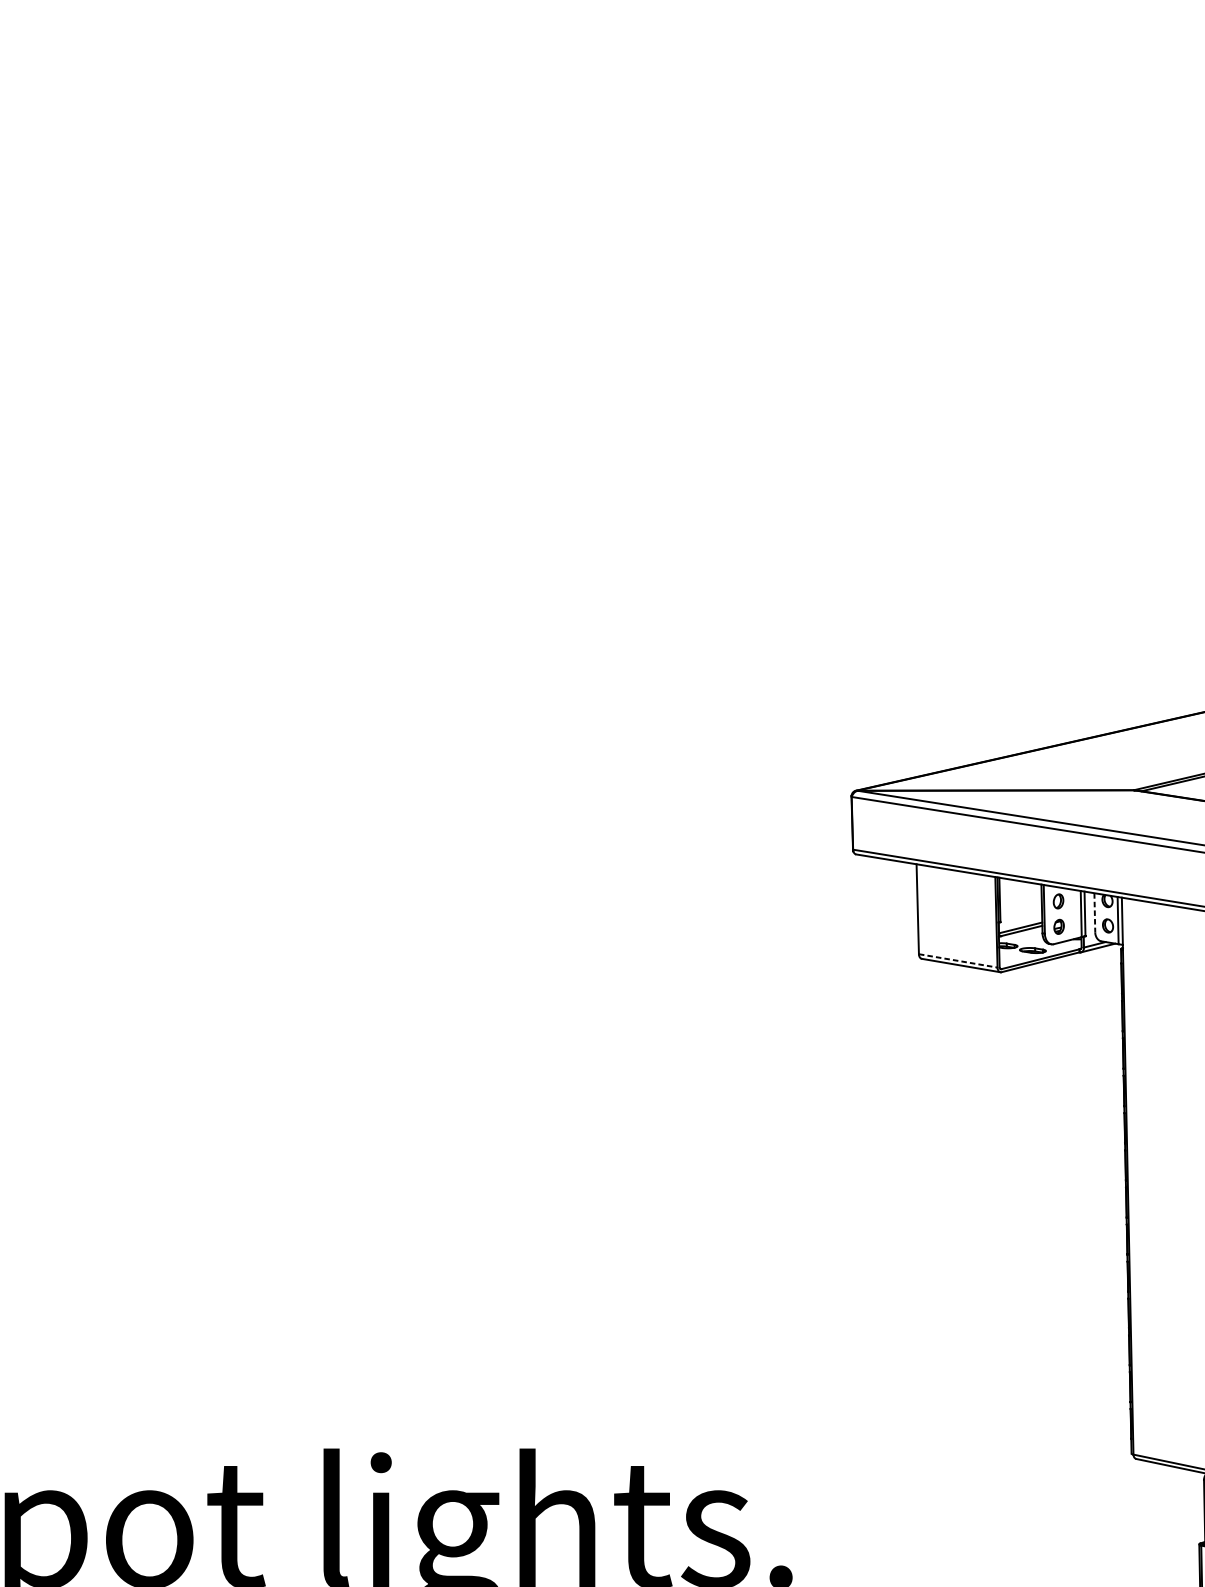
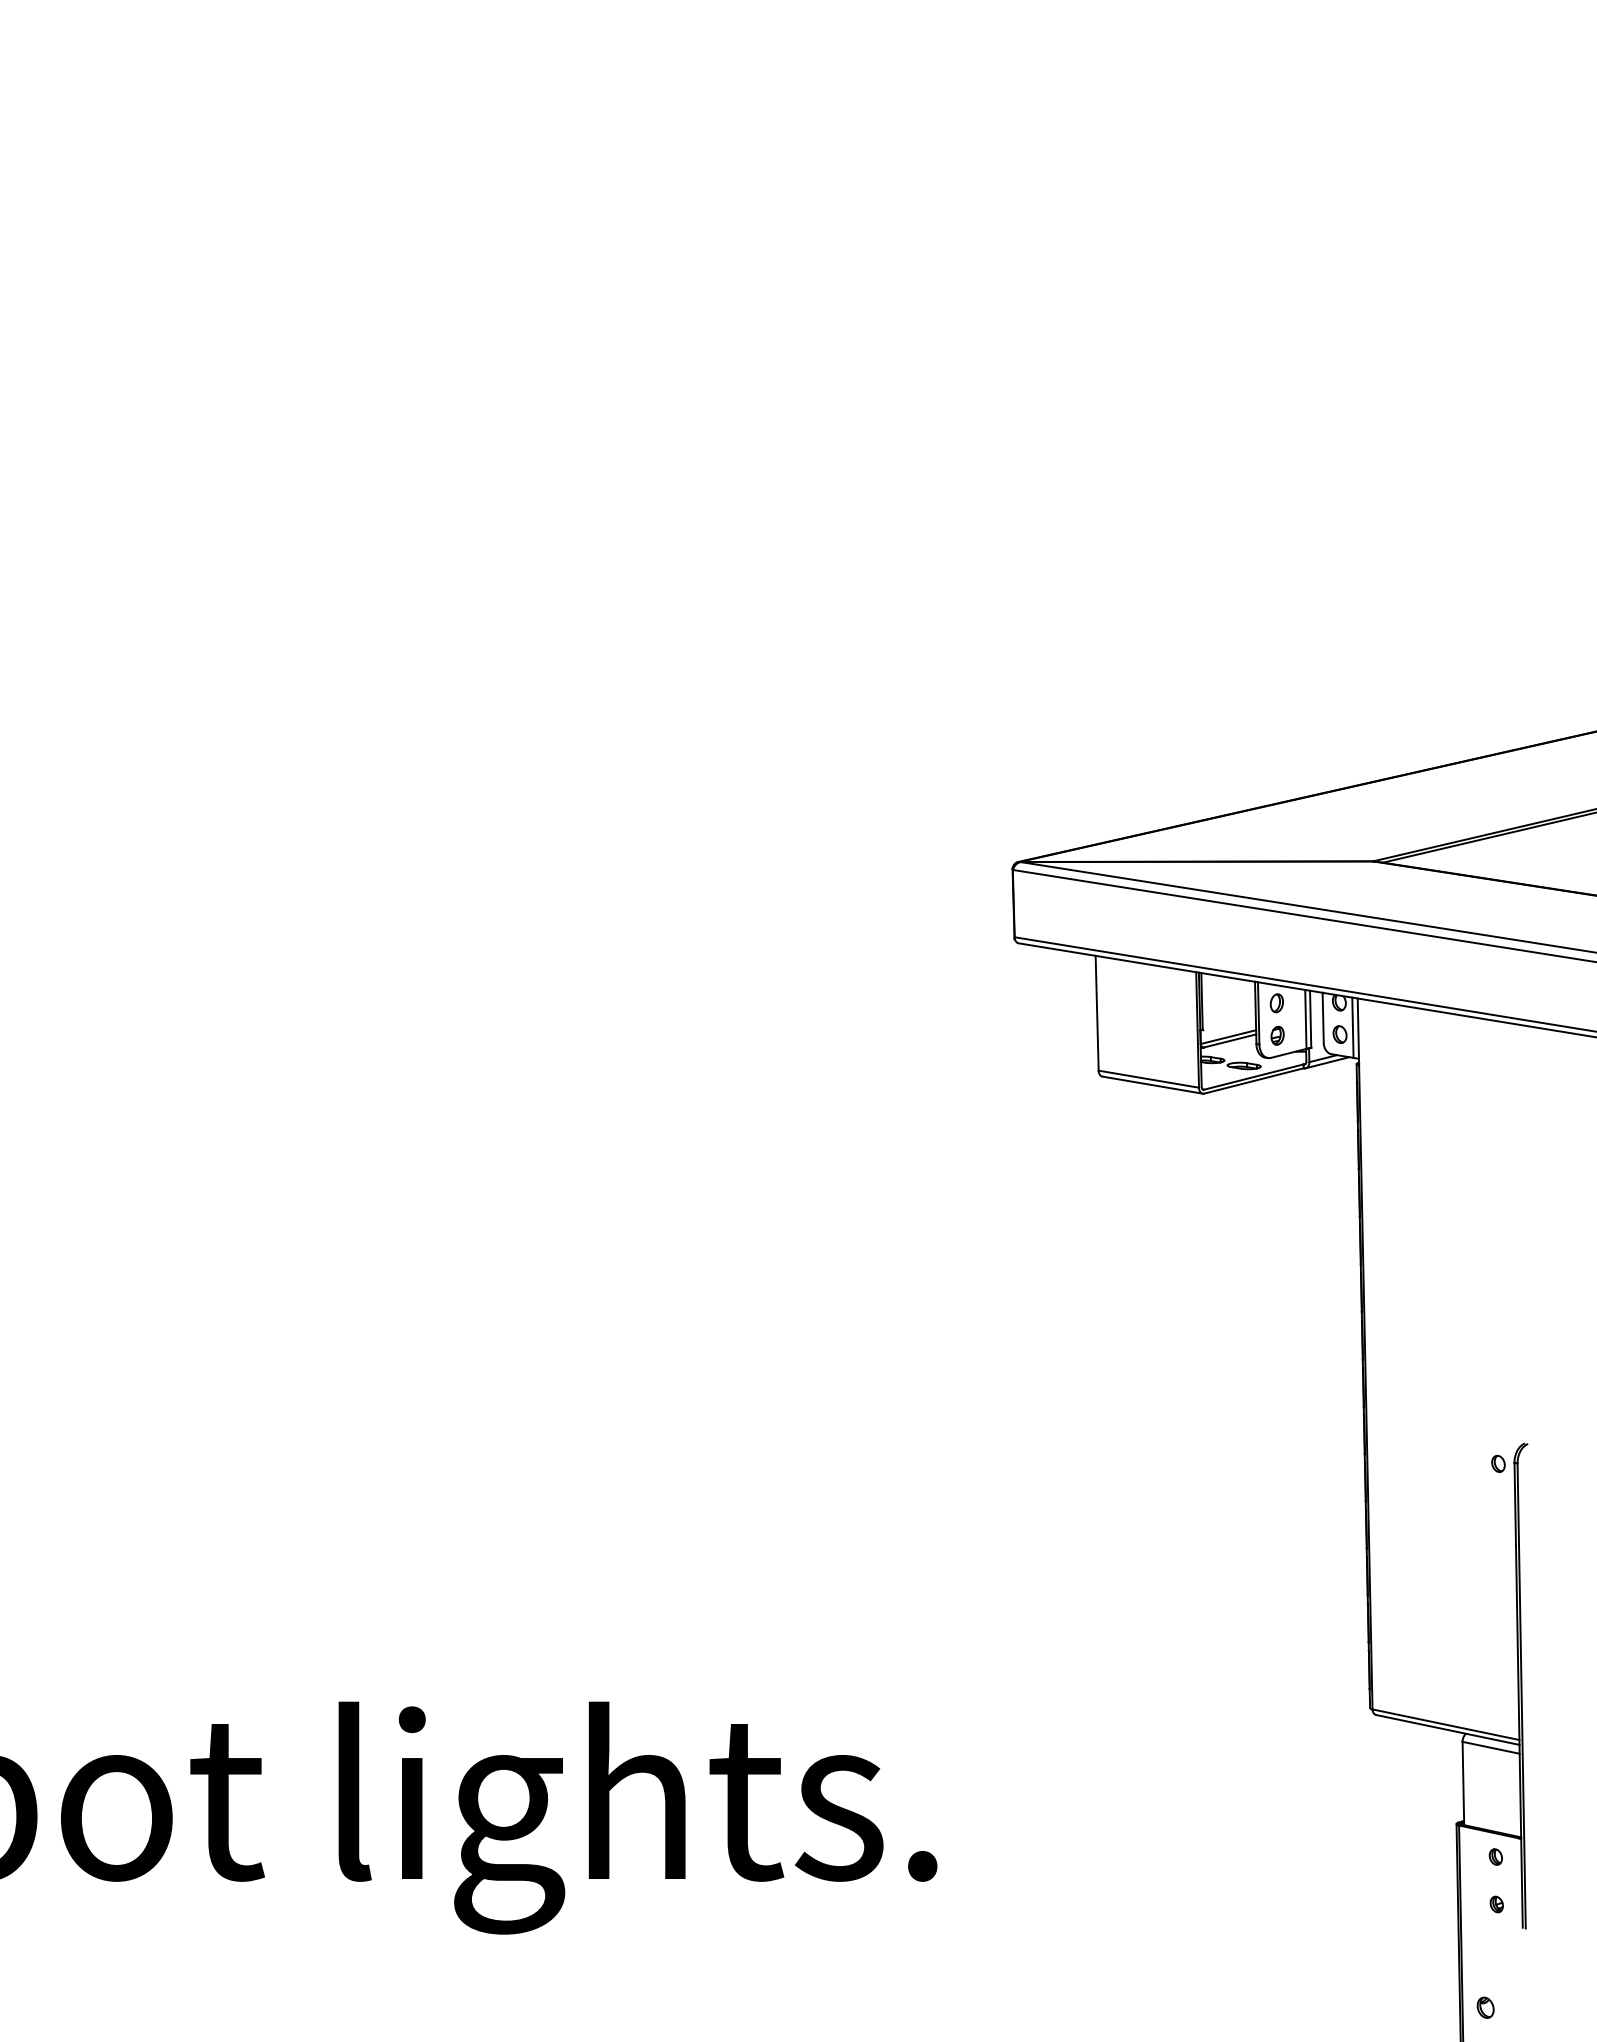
line: (1095, 913) -> (1323, 1018), dashed -> solid
line: (957, 961) -> (1148, 1079), dashed -> solid

